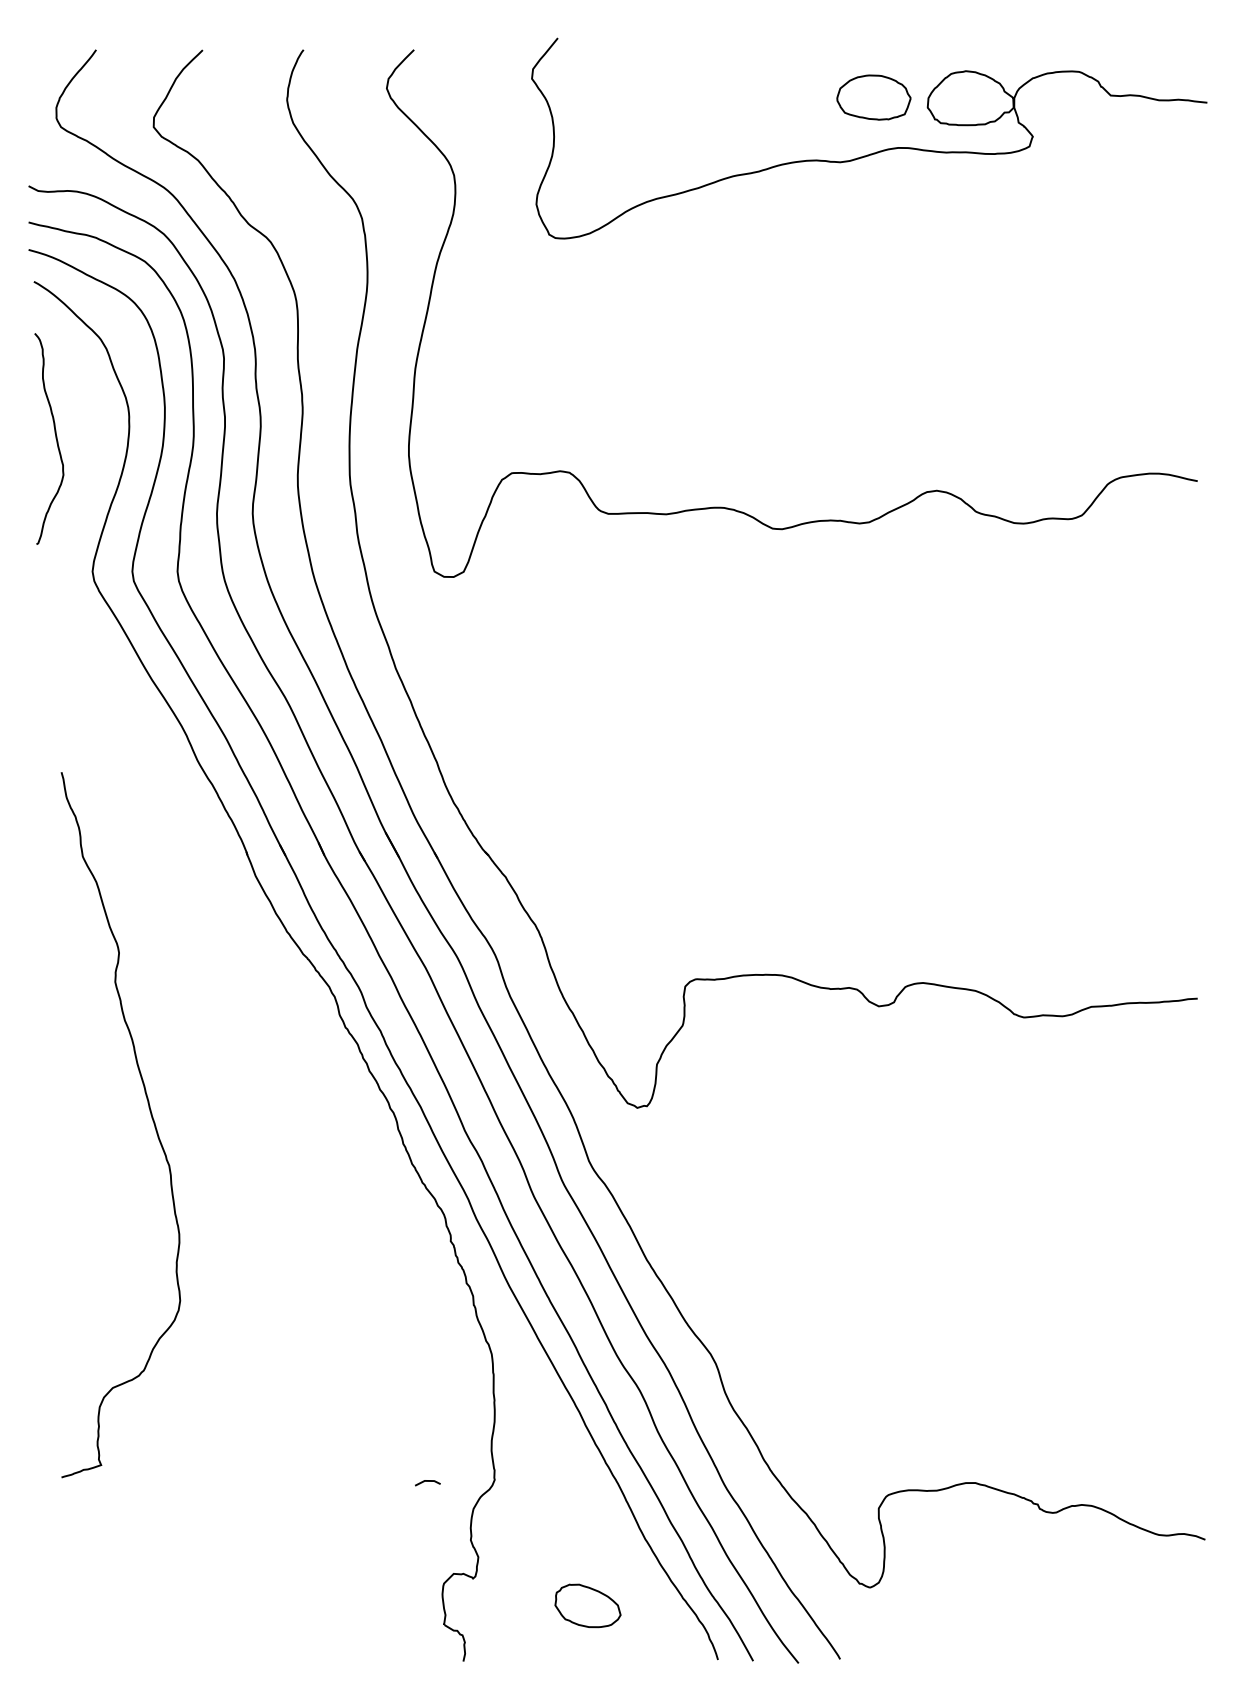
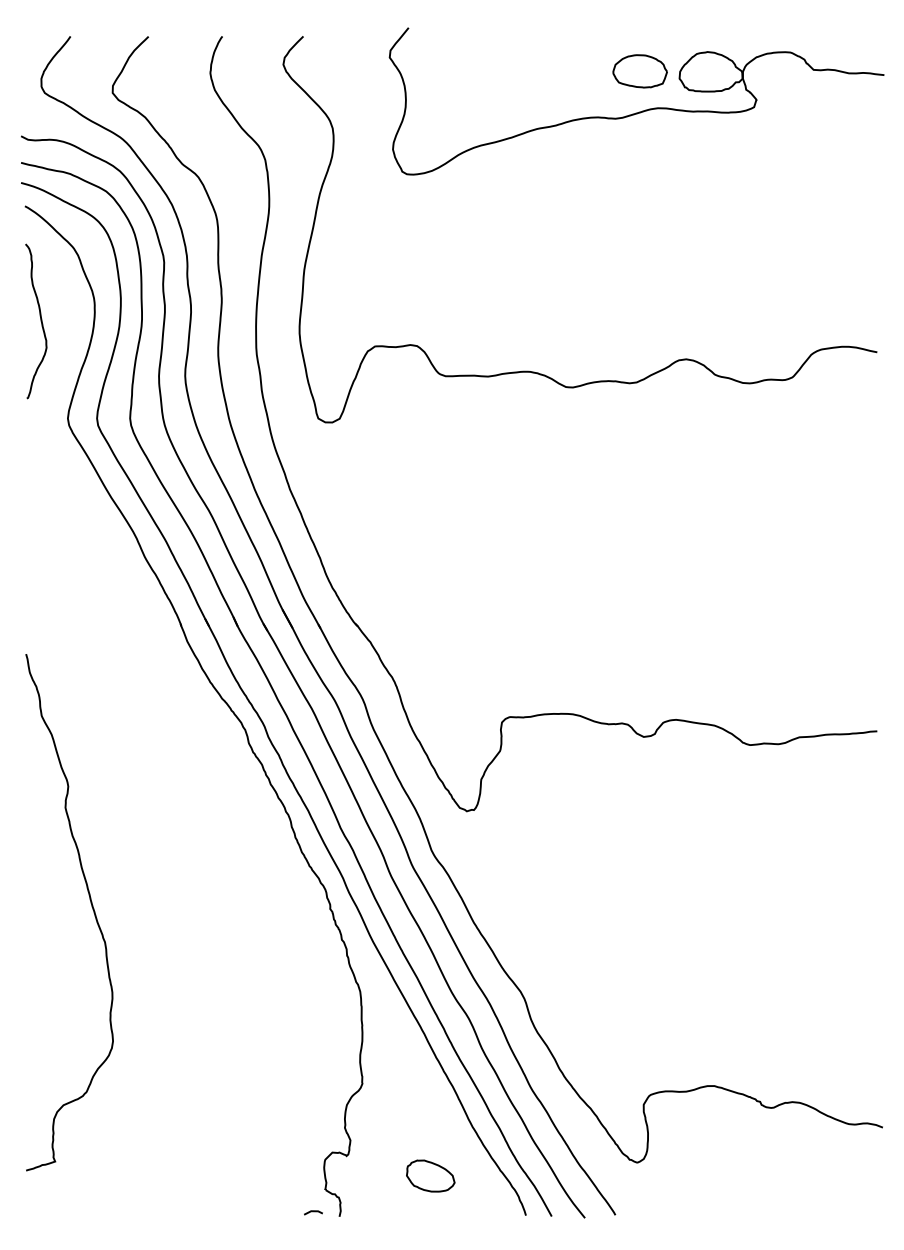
curve: (150, 1115) -> (91, 905), moved
line: (427, 1481) -> (313, 1211), moved

